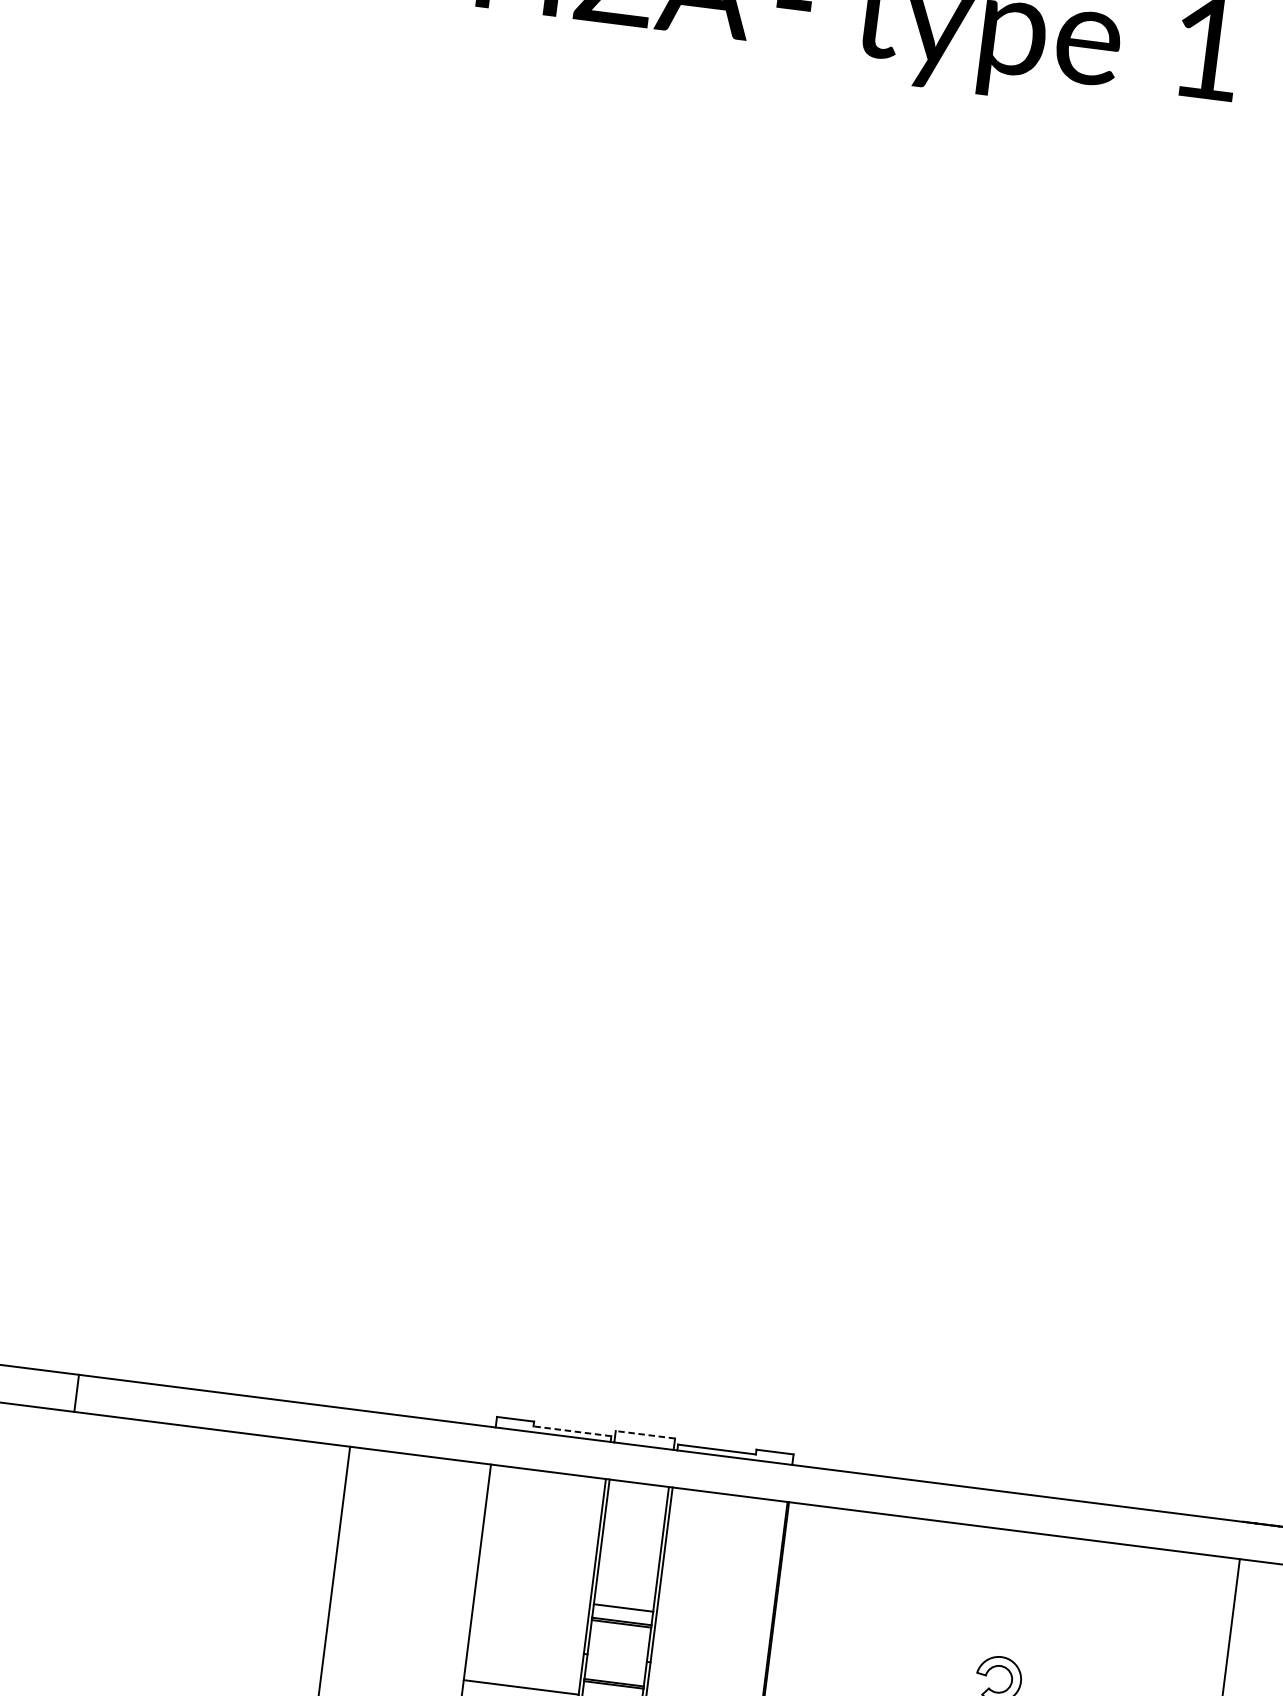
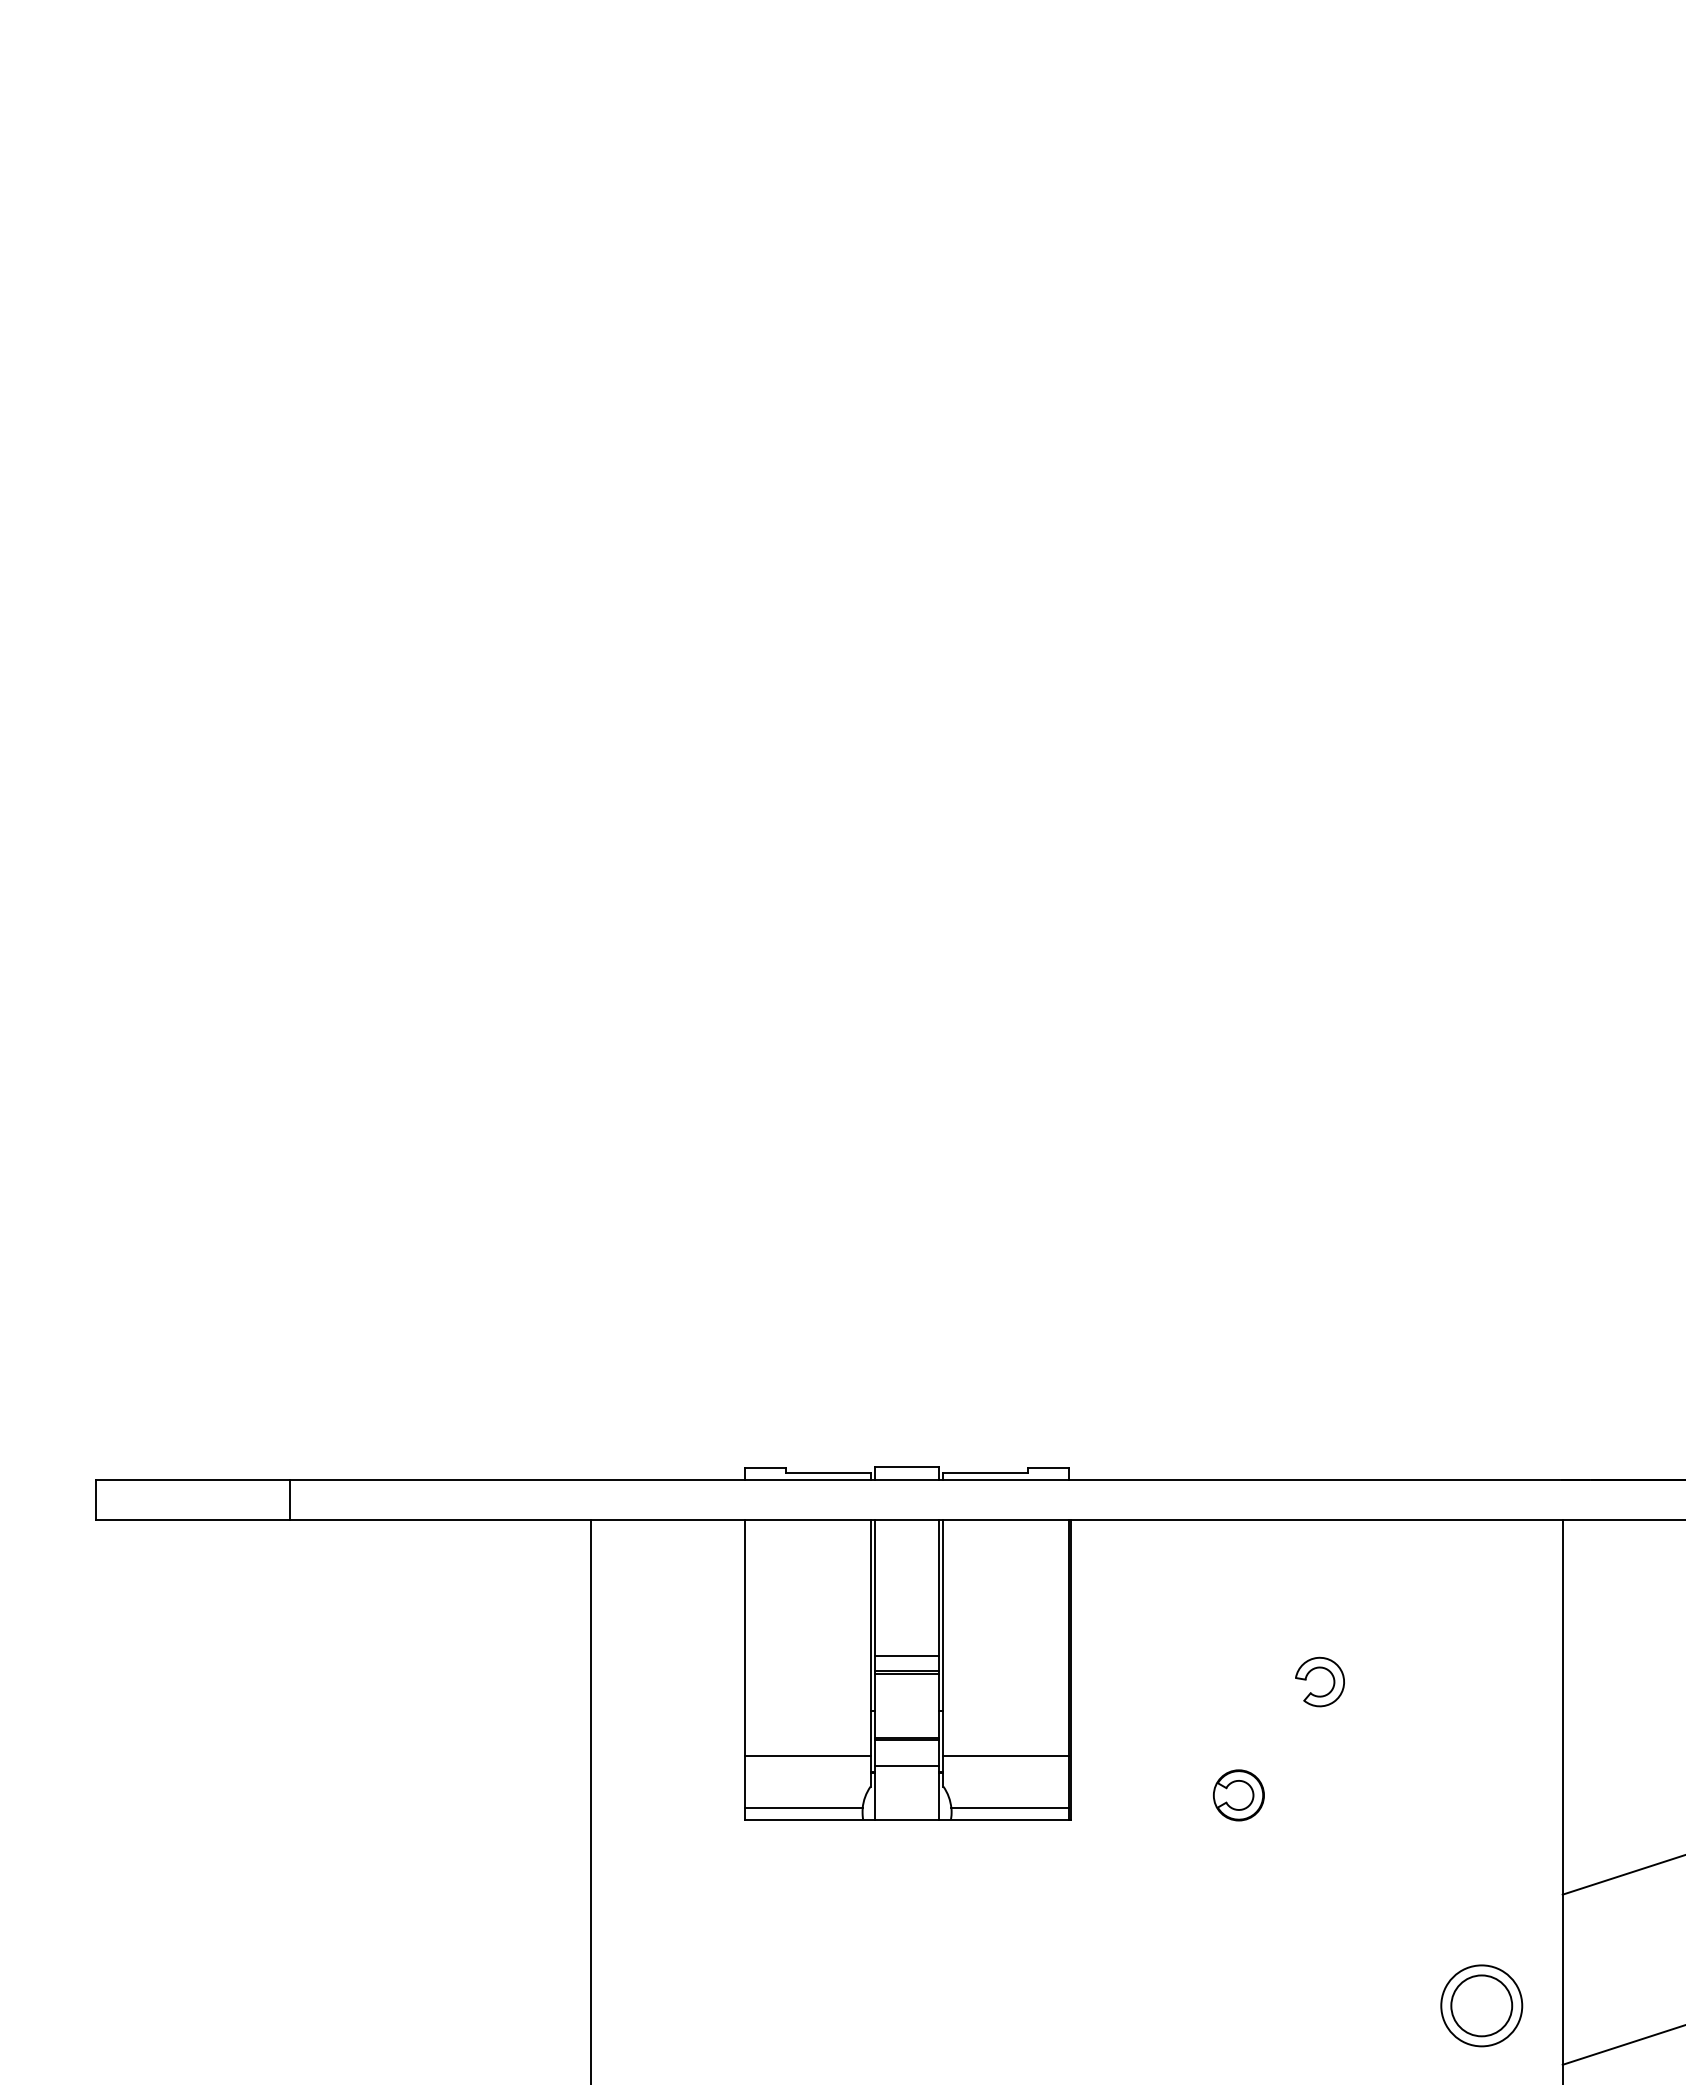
line: (571, 1431) -> (827, 1473), dashed -> solid
line: (644, 1434) -> (906, 1467), dashed -> solid

